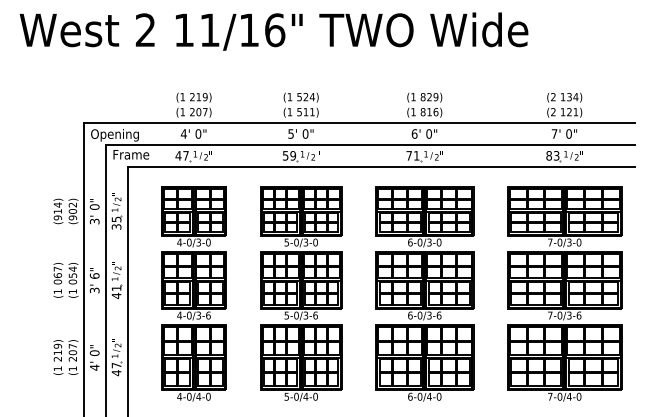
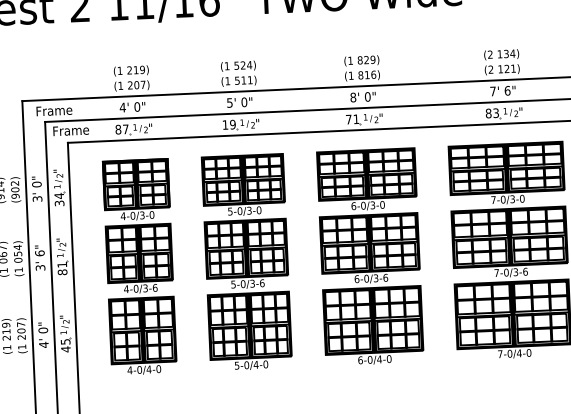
text: (414, 133) -> (353, 97), 6' -> 8'
text: (568, 133) -> (507, 90), 0" -> 6"
text: (114, 135) -> (53, 112), Opening -> Frame
text: (178, 155) -> (118, 129), 47 -> 87
text: (285, 155) -> (225, 124), 59 -> 19
text: (116, 219) -> (59, 196), 35 -> 34
text: (116, 295) -> (62, 271), 41 -> 81
text: (116, 365) -> (65, 341), 47 -> 45

